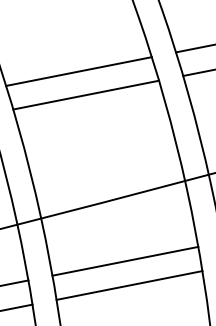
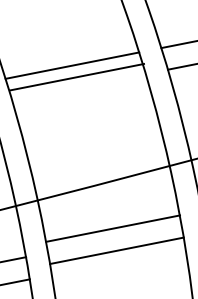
line: (86, 94) -> (77, 76), moved
line: (125, 260) -> (113, 227), moved
line: (129, 285) -> (116, 250), moved

